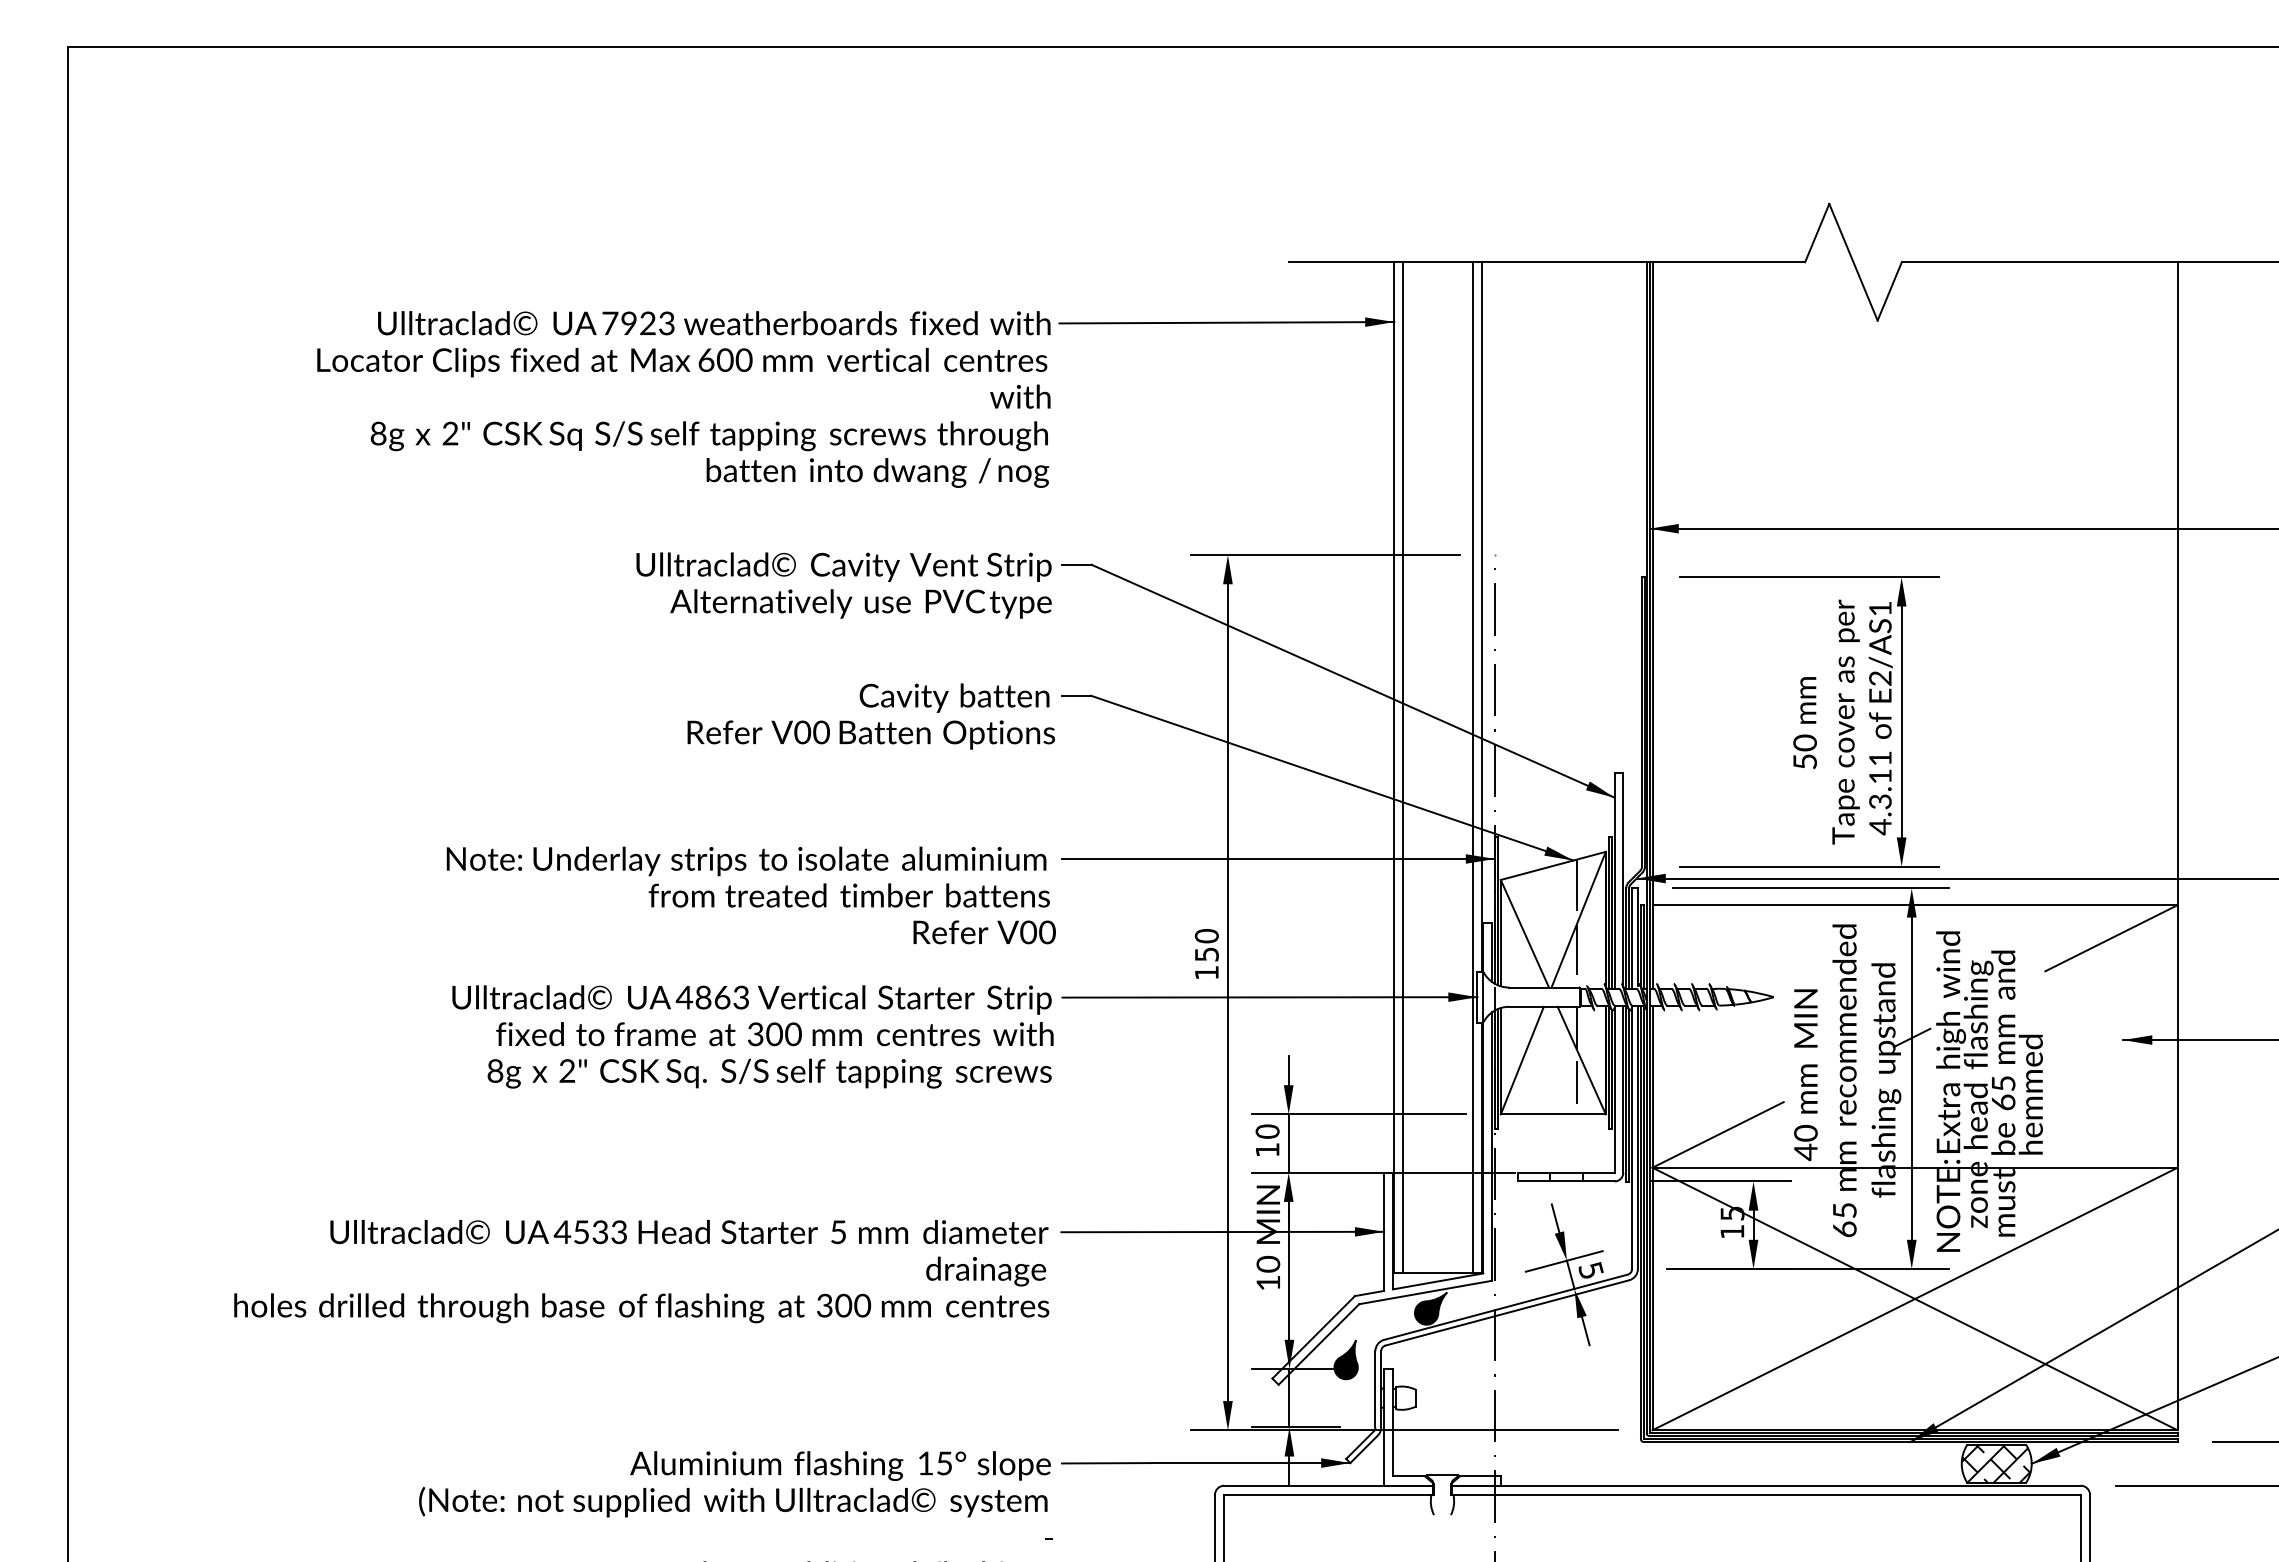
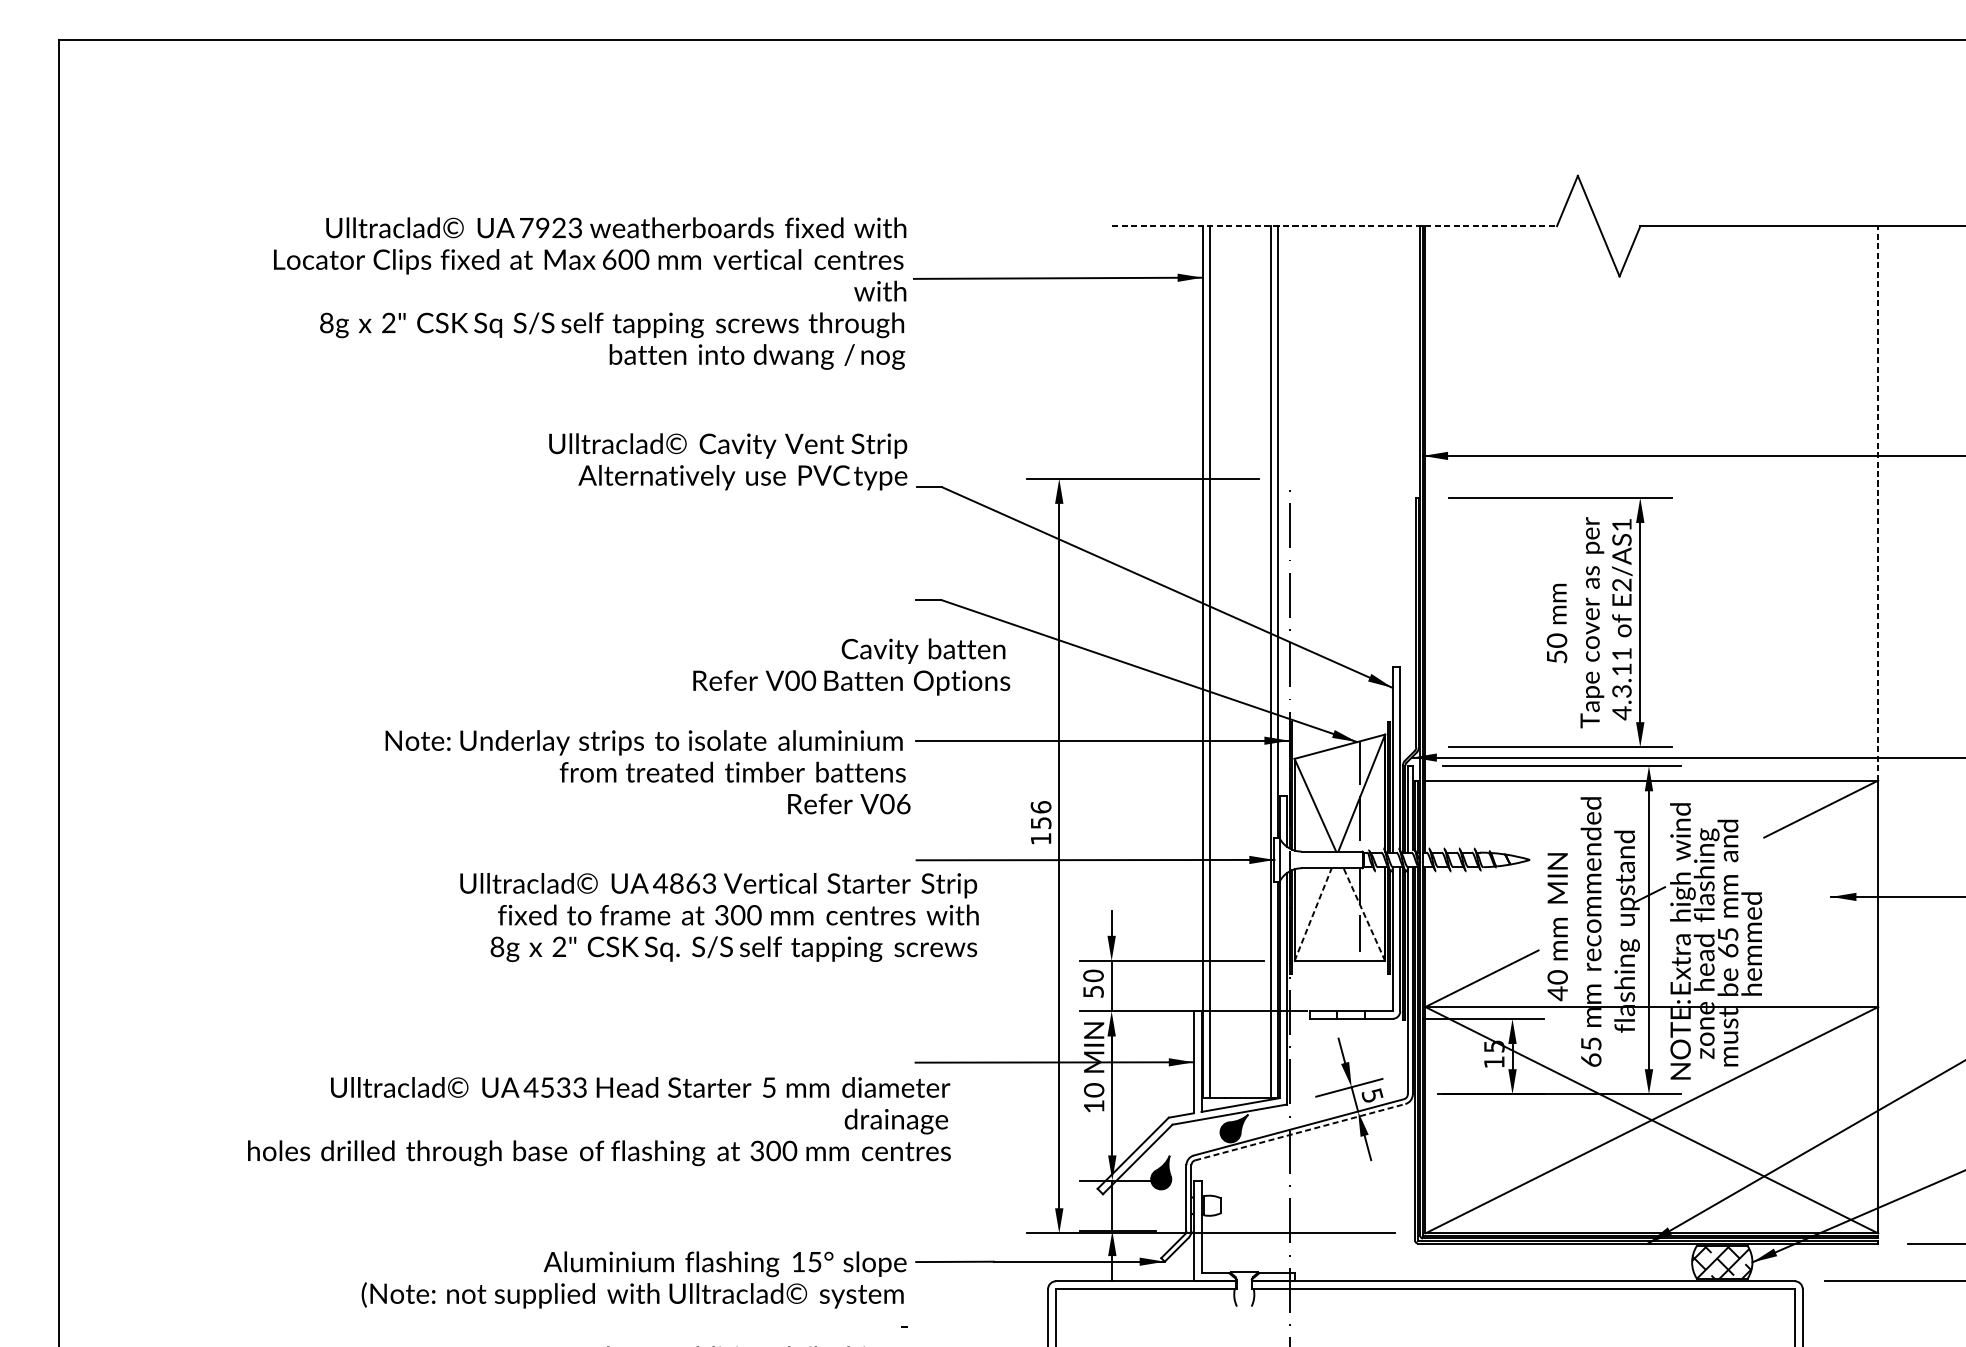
line: (1547, 262) -> (1334, 226), solid -> dashed
text: (683, 399) -> (589, 293), moved
line: (2177, 583) -> (1878, 503), solid -> dashed
text: (843, 585) -> (727, 461), moved
text: (870, 716) -> (851, 667), moved
text: (1047, 931) -> (903, 803), V00 -> V06
text: (1206, 935) -> (1040, 806), 150 -> 156
text: (752, 1036) -> (719, 917), moved
line: (1522, 1060) -> (1313, 914), solid -> dashed
line: (1581, 1060) -> (1364, 914), solid -> dashed
text: (1267, 1149) -> (1093, 991), 10 -> 50
text: (641, 1271) -> (599, 1121), moved
line: (1507, 1312) -> (1300, 1131), solid -> dashed

